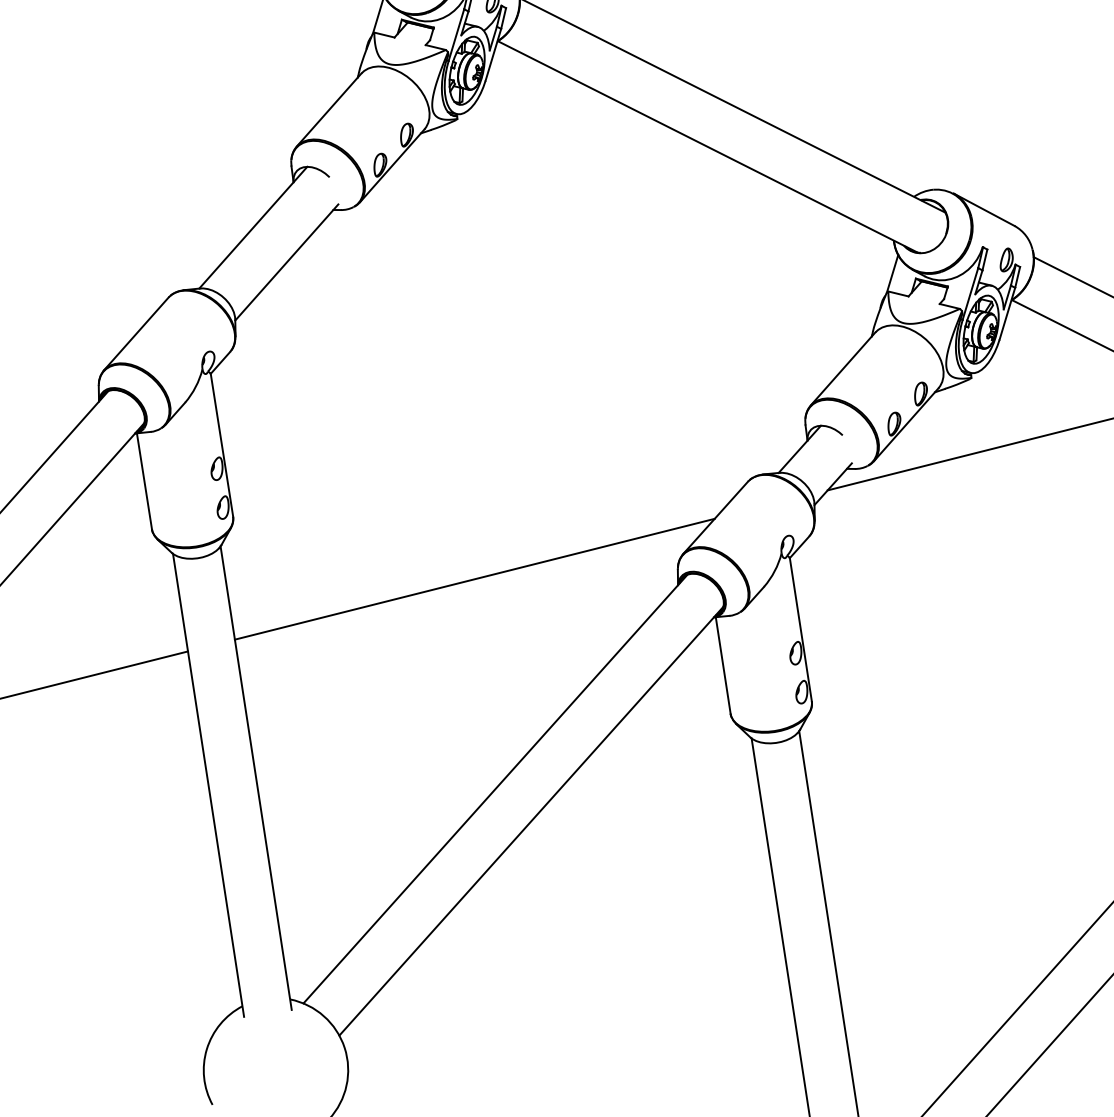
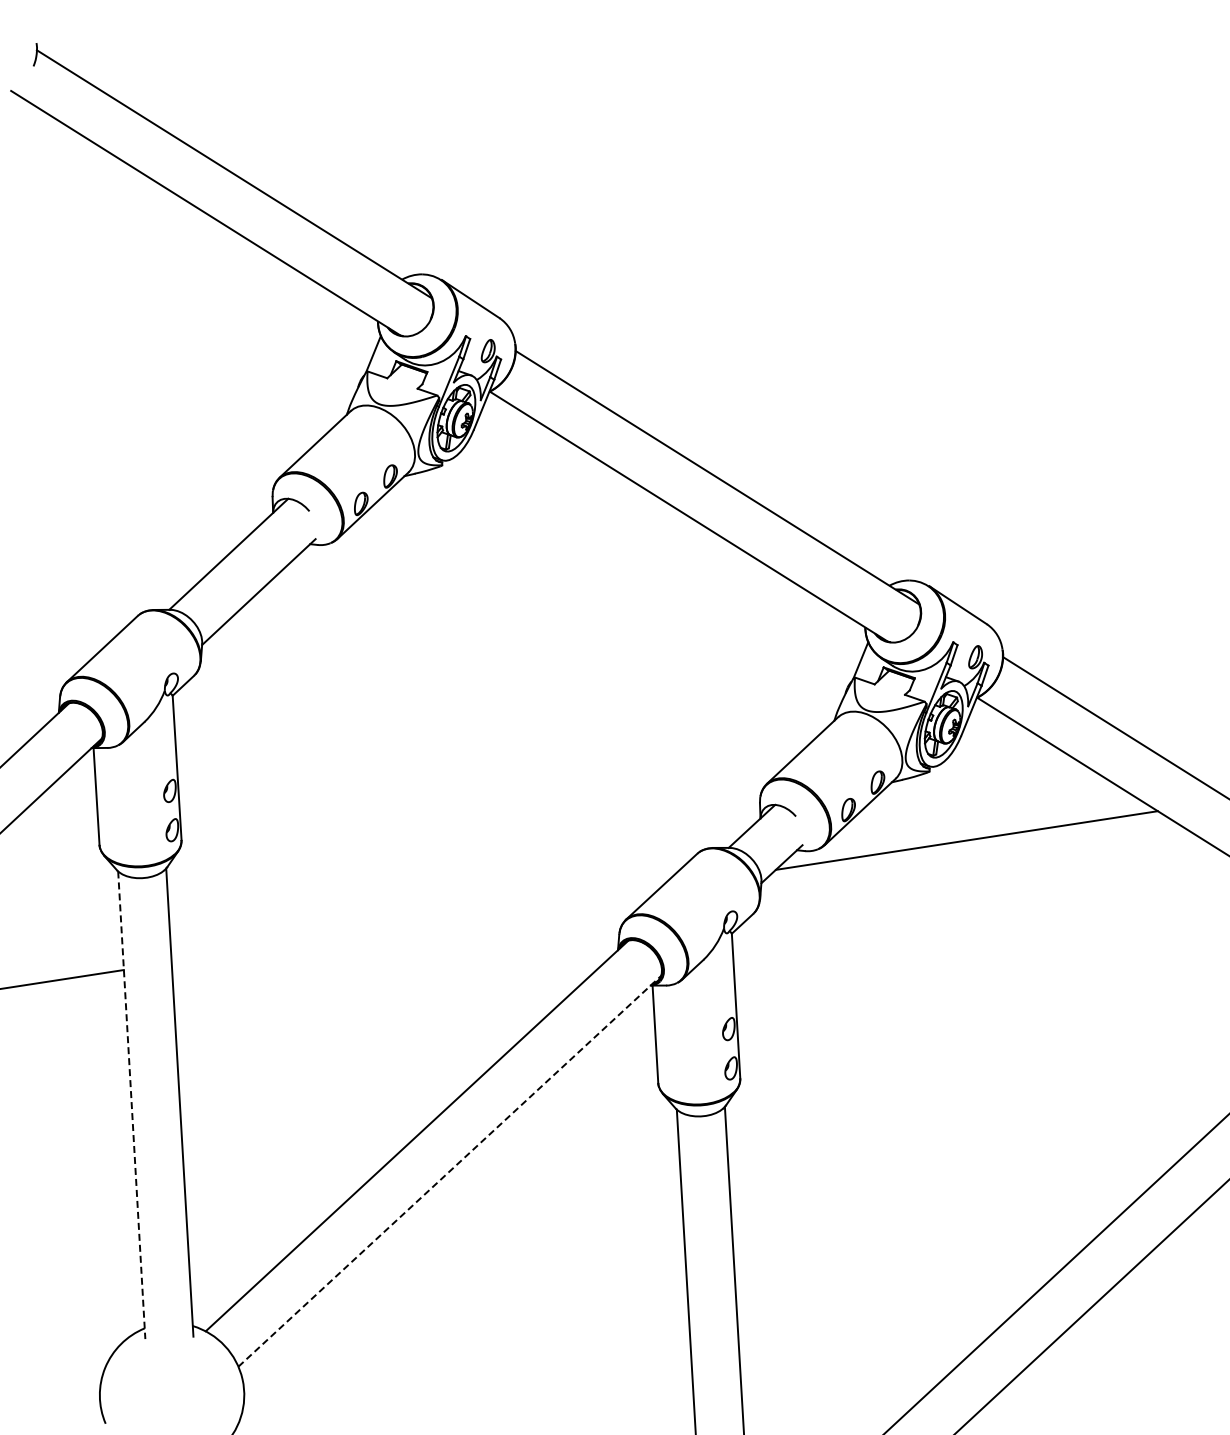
line: (474, 578) -> (415, 924), removed
line: (208, 785) -> (131, 1105), solid -> dashed
line: (531, 821) -> (449, 1171), solid -> dashed

